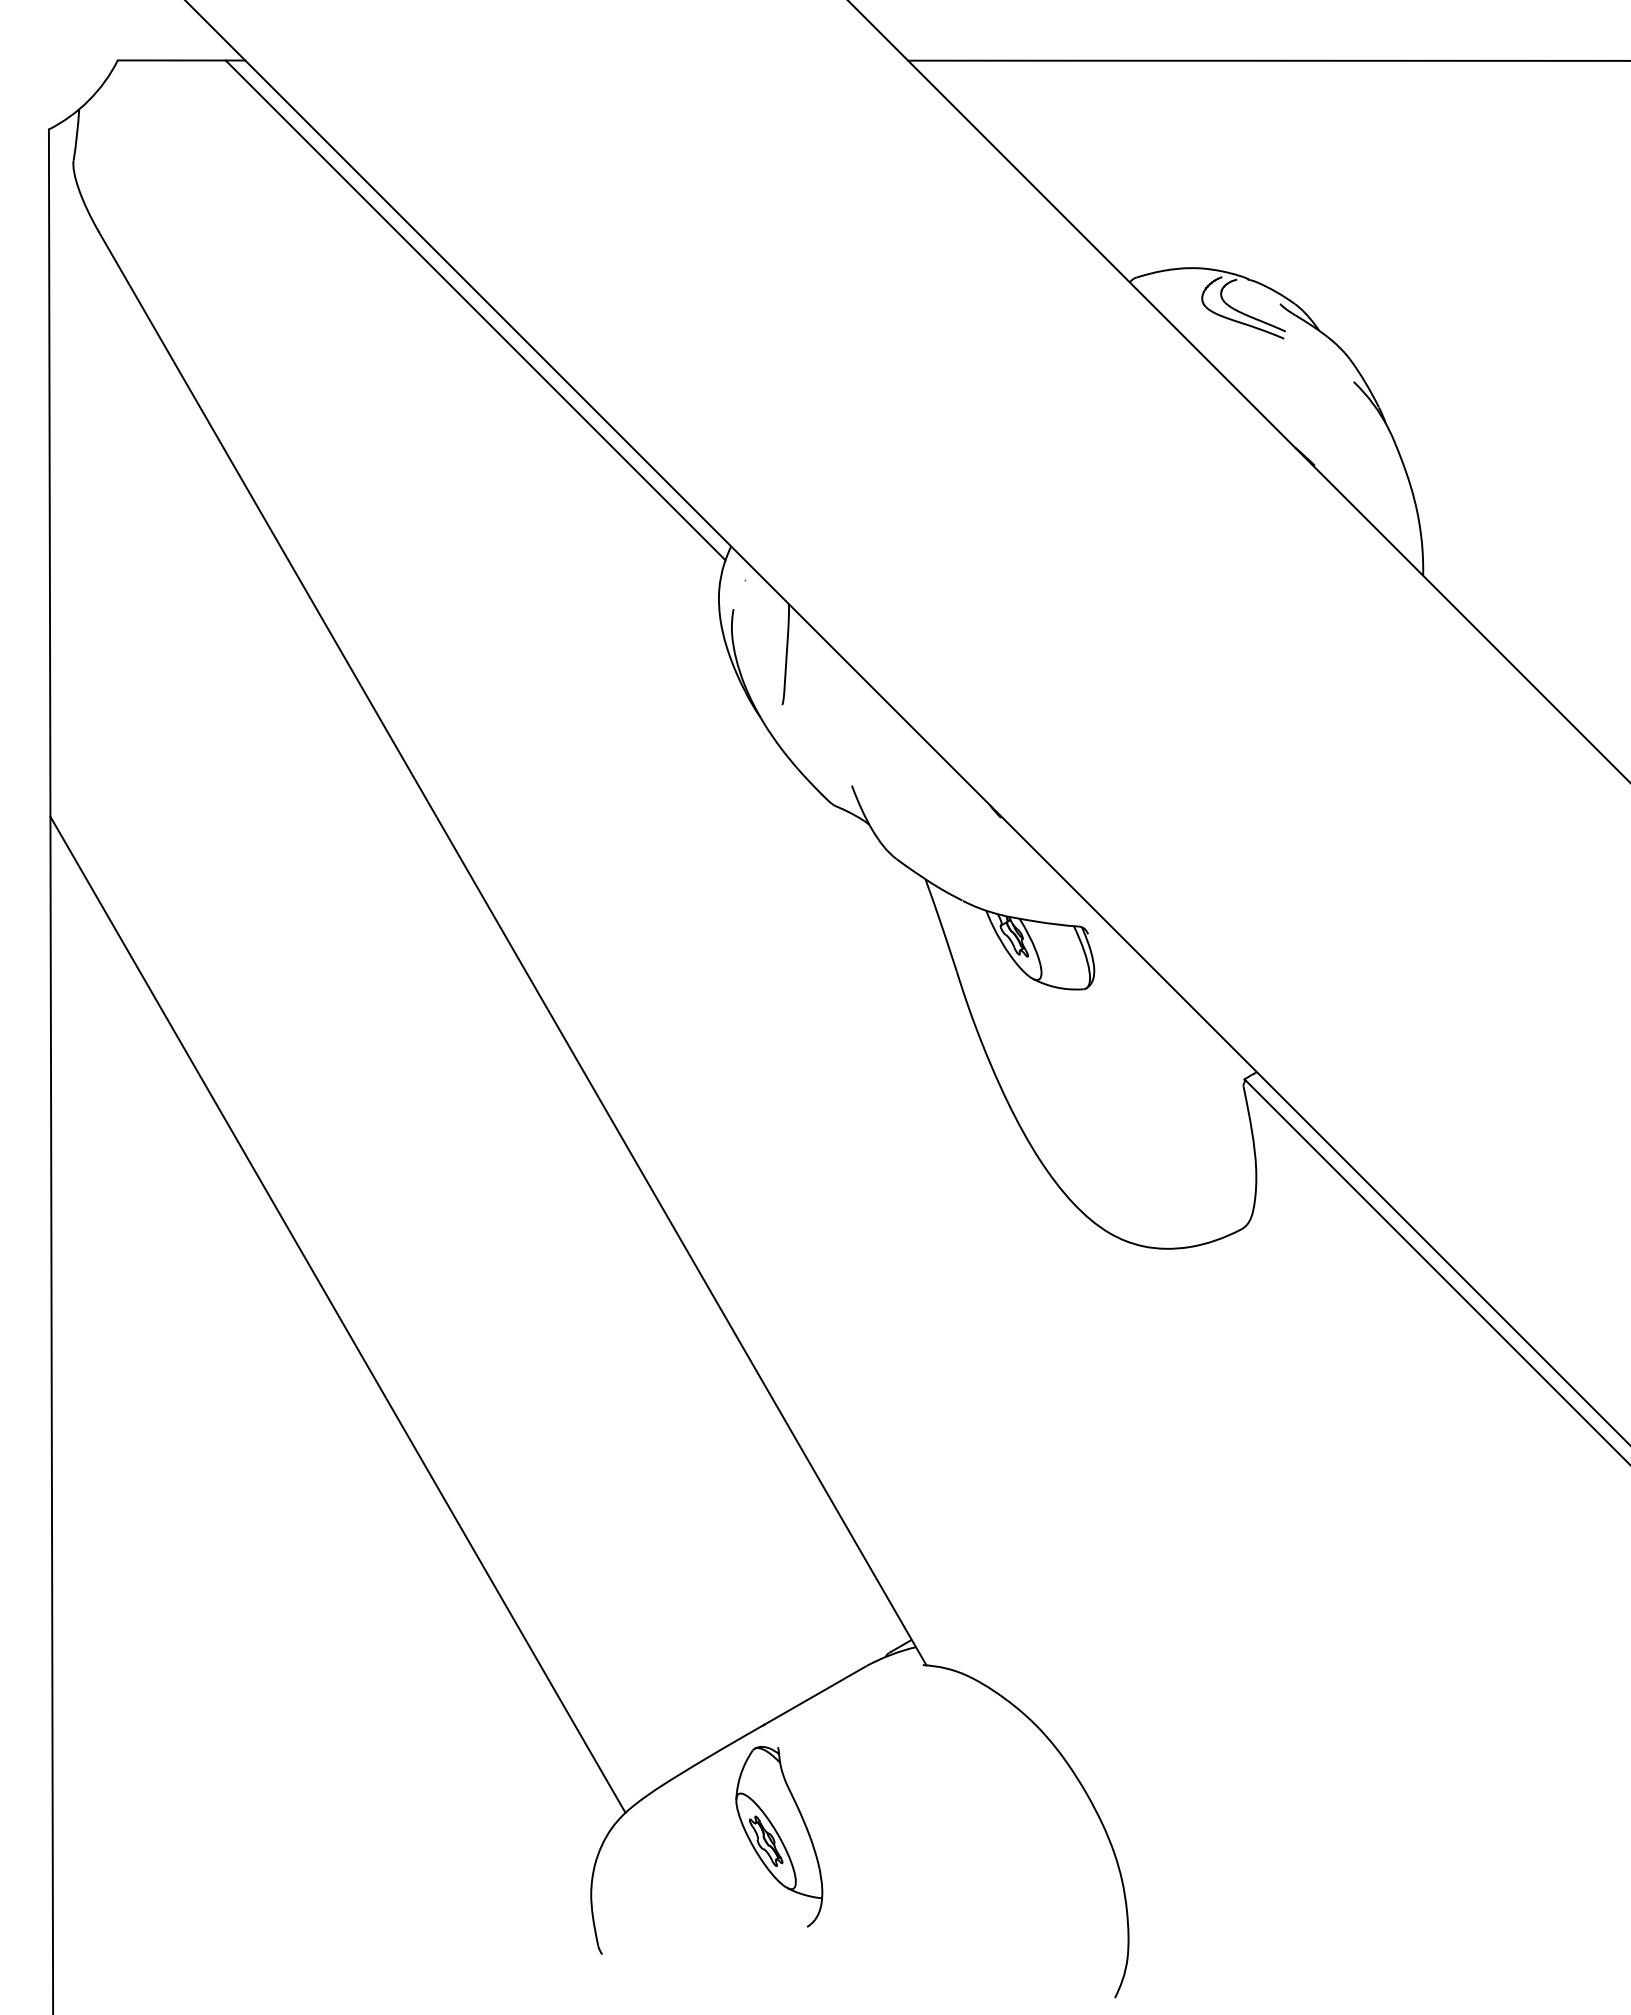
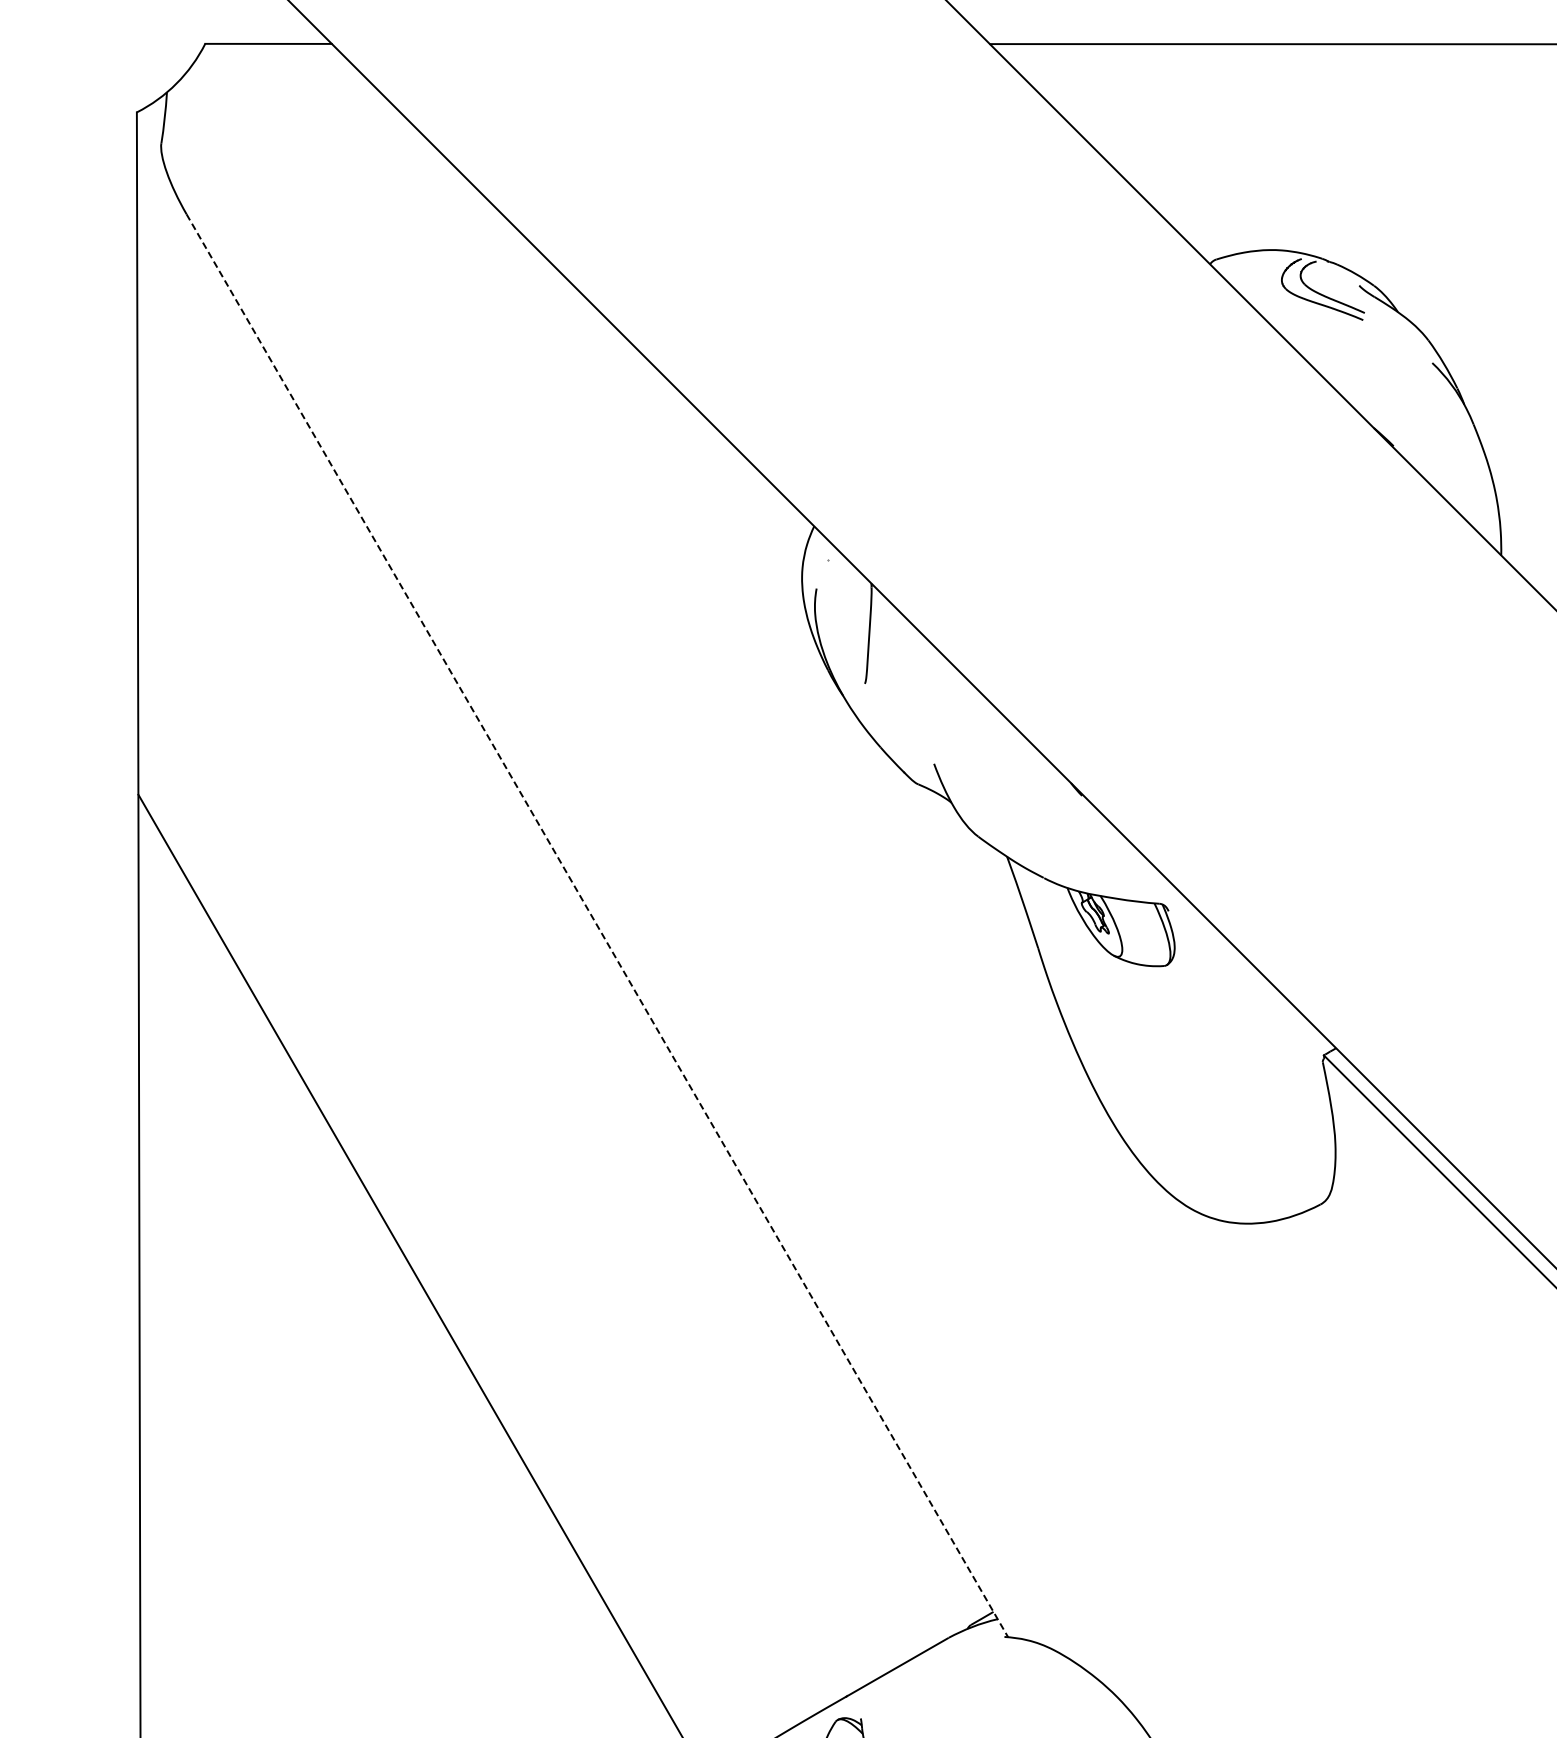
line: (475, 310) -> (560, 292), removed
line: (512, 948) -> (597, 925), solid -> dashed

